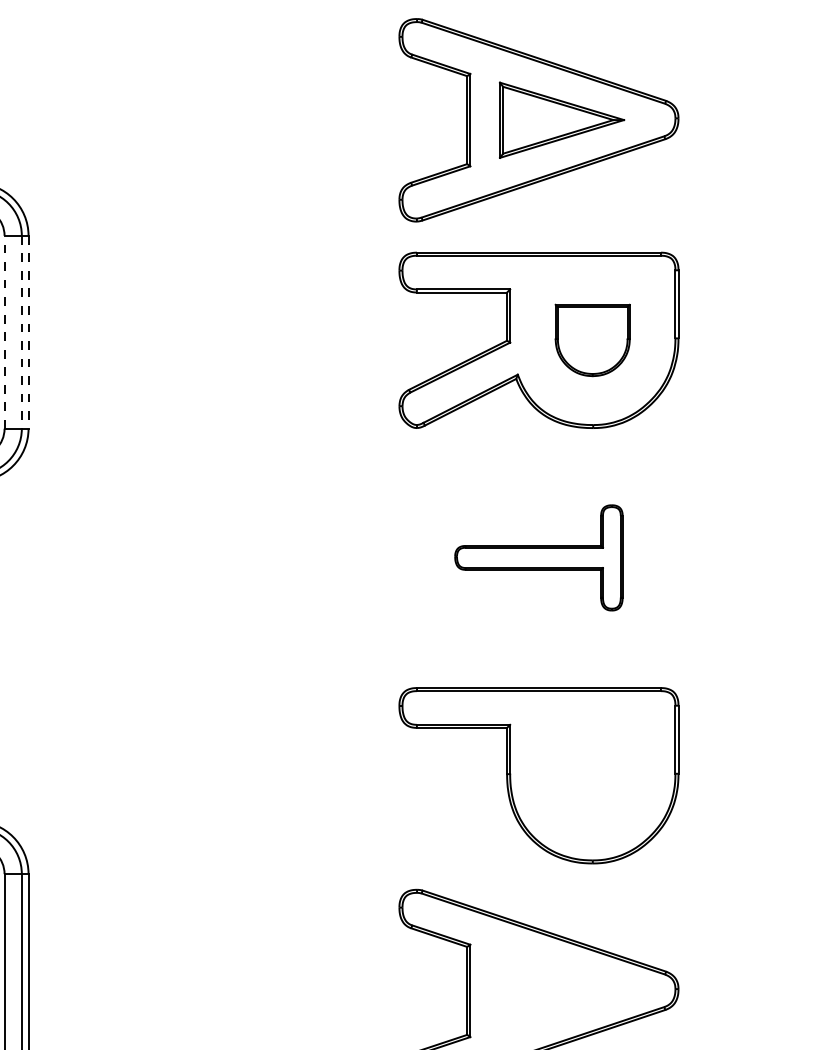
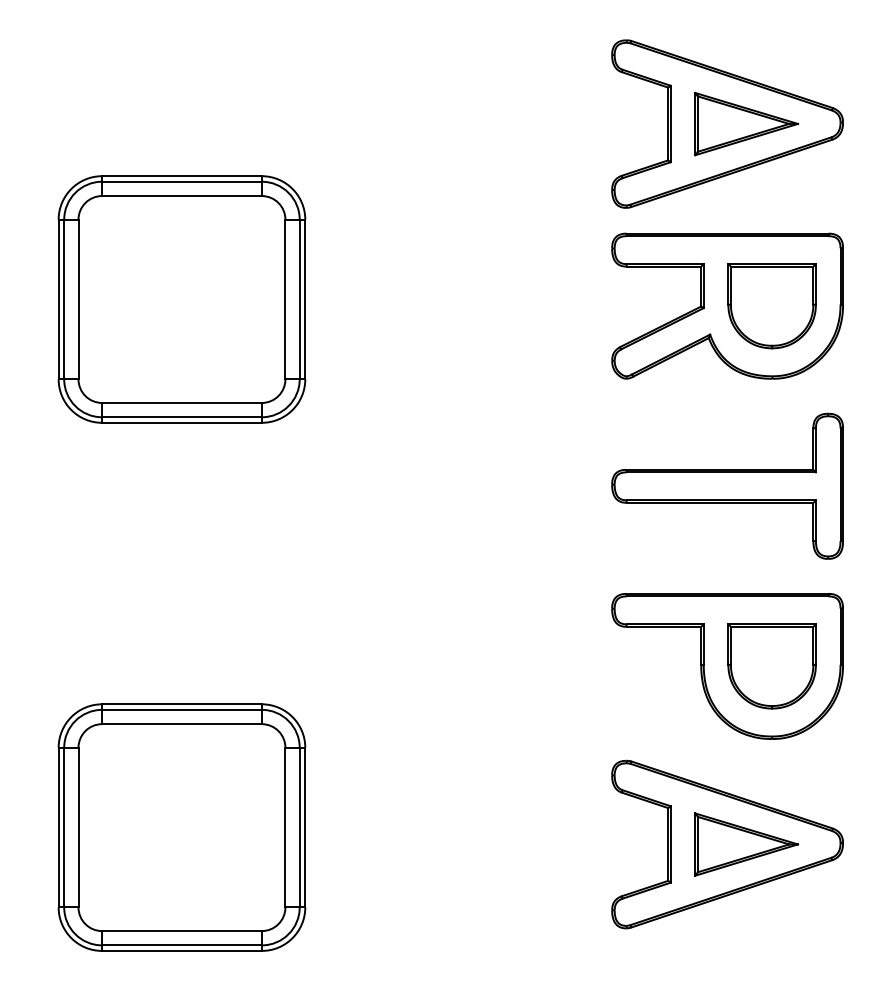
line: (4, 332) -> (285, 299), dashed -> solid
line: (21, 332) -> (299, 299), dashed -> solid
line: (28, 332) -> (305, 299), dashed -> solid
part: (592, 340) -> (771, 306), size x1.43
part: (538, 557) -> (727, 485), size x1.67
part: (592, 775) -> (771, 666), added
part: (561, 990) -> (746, 844), added

